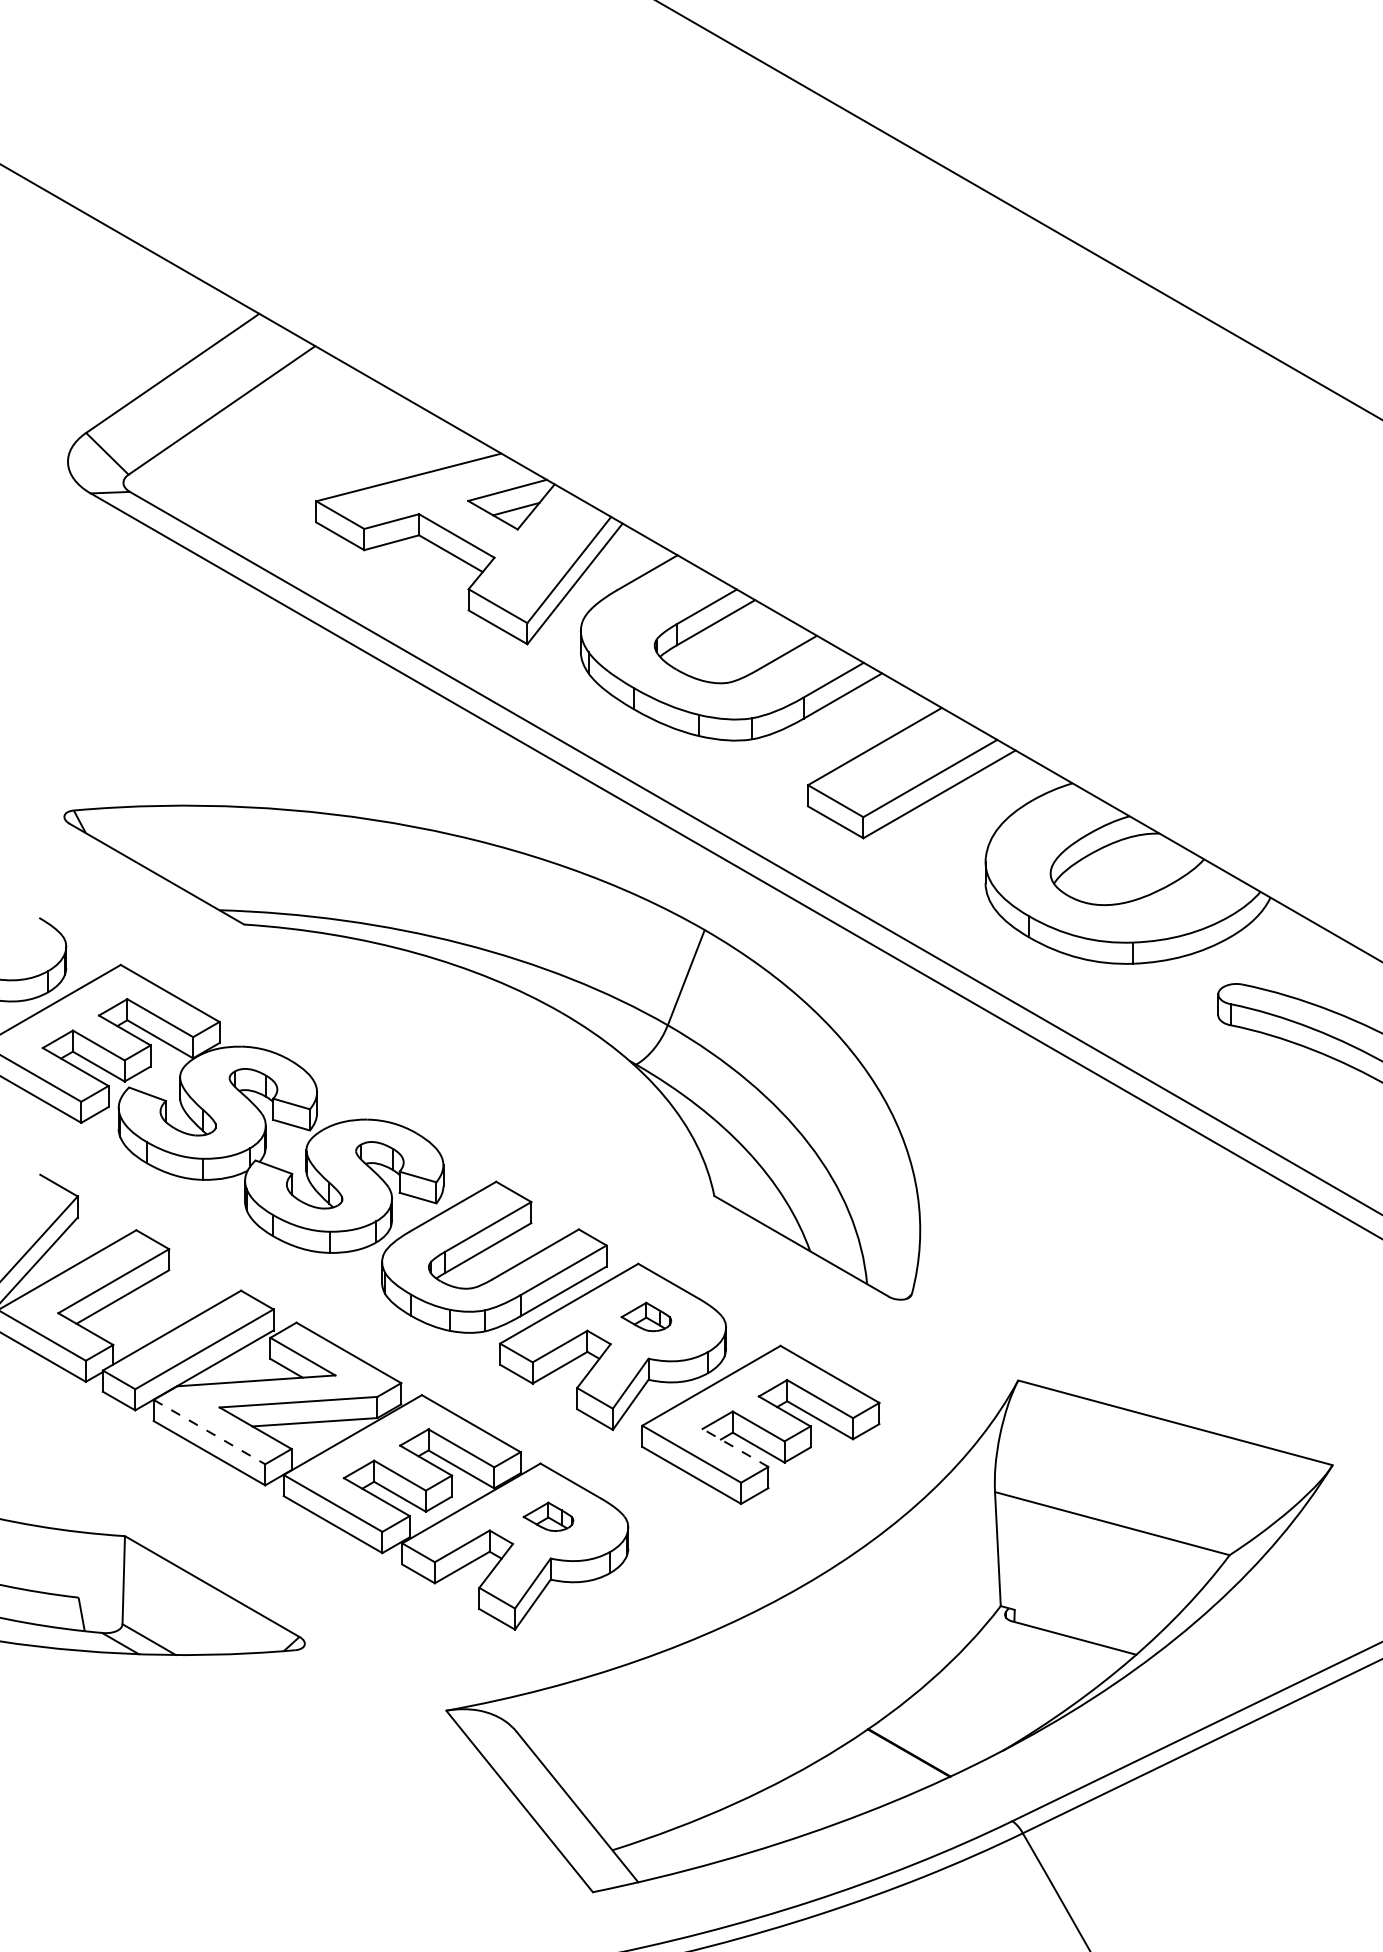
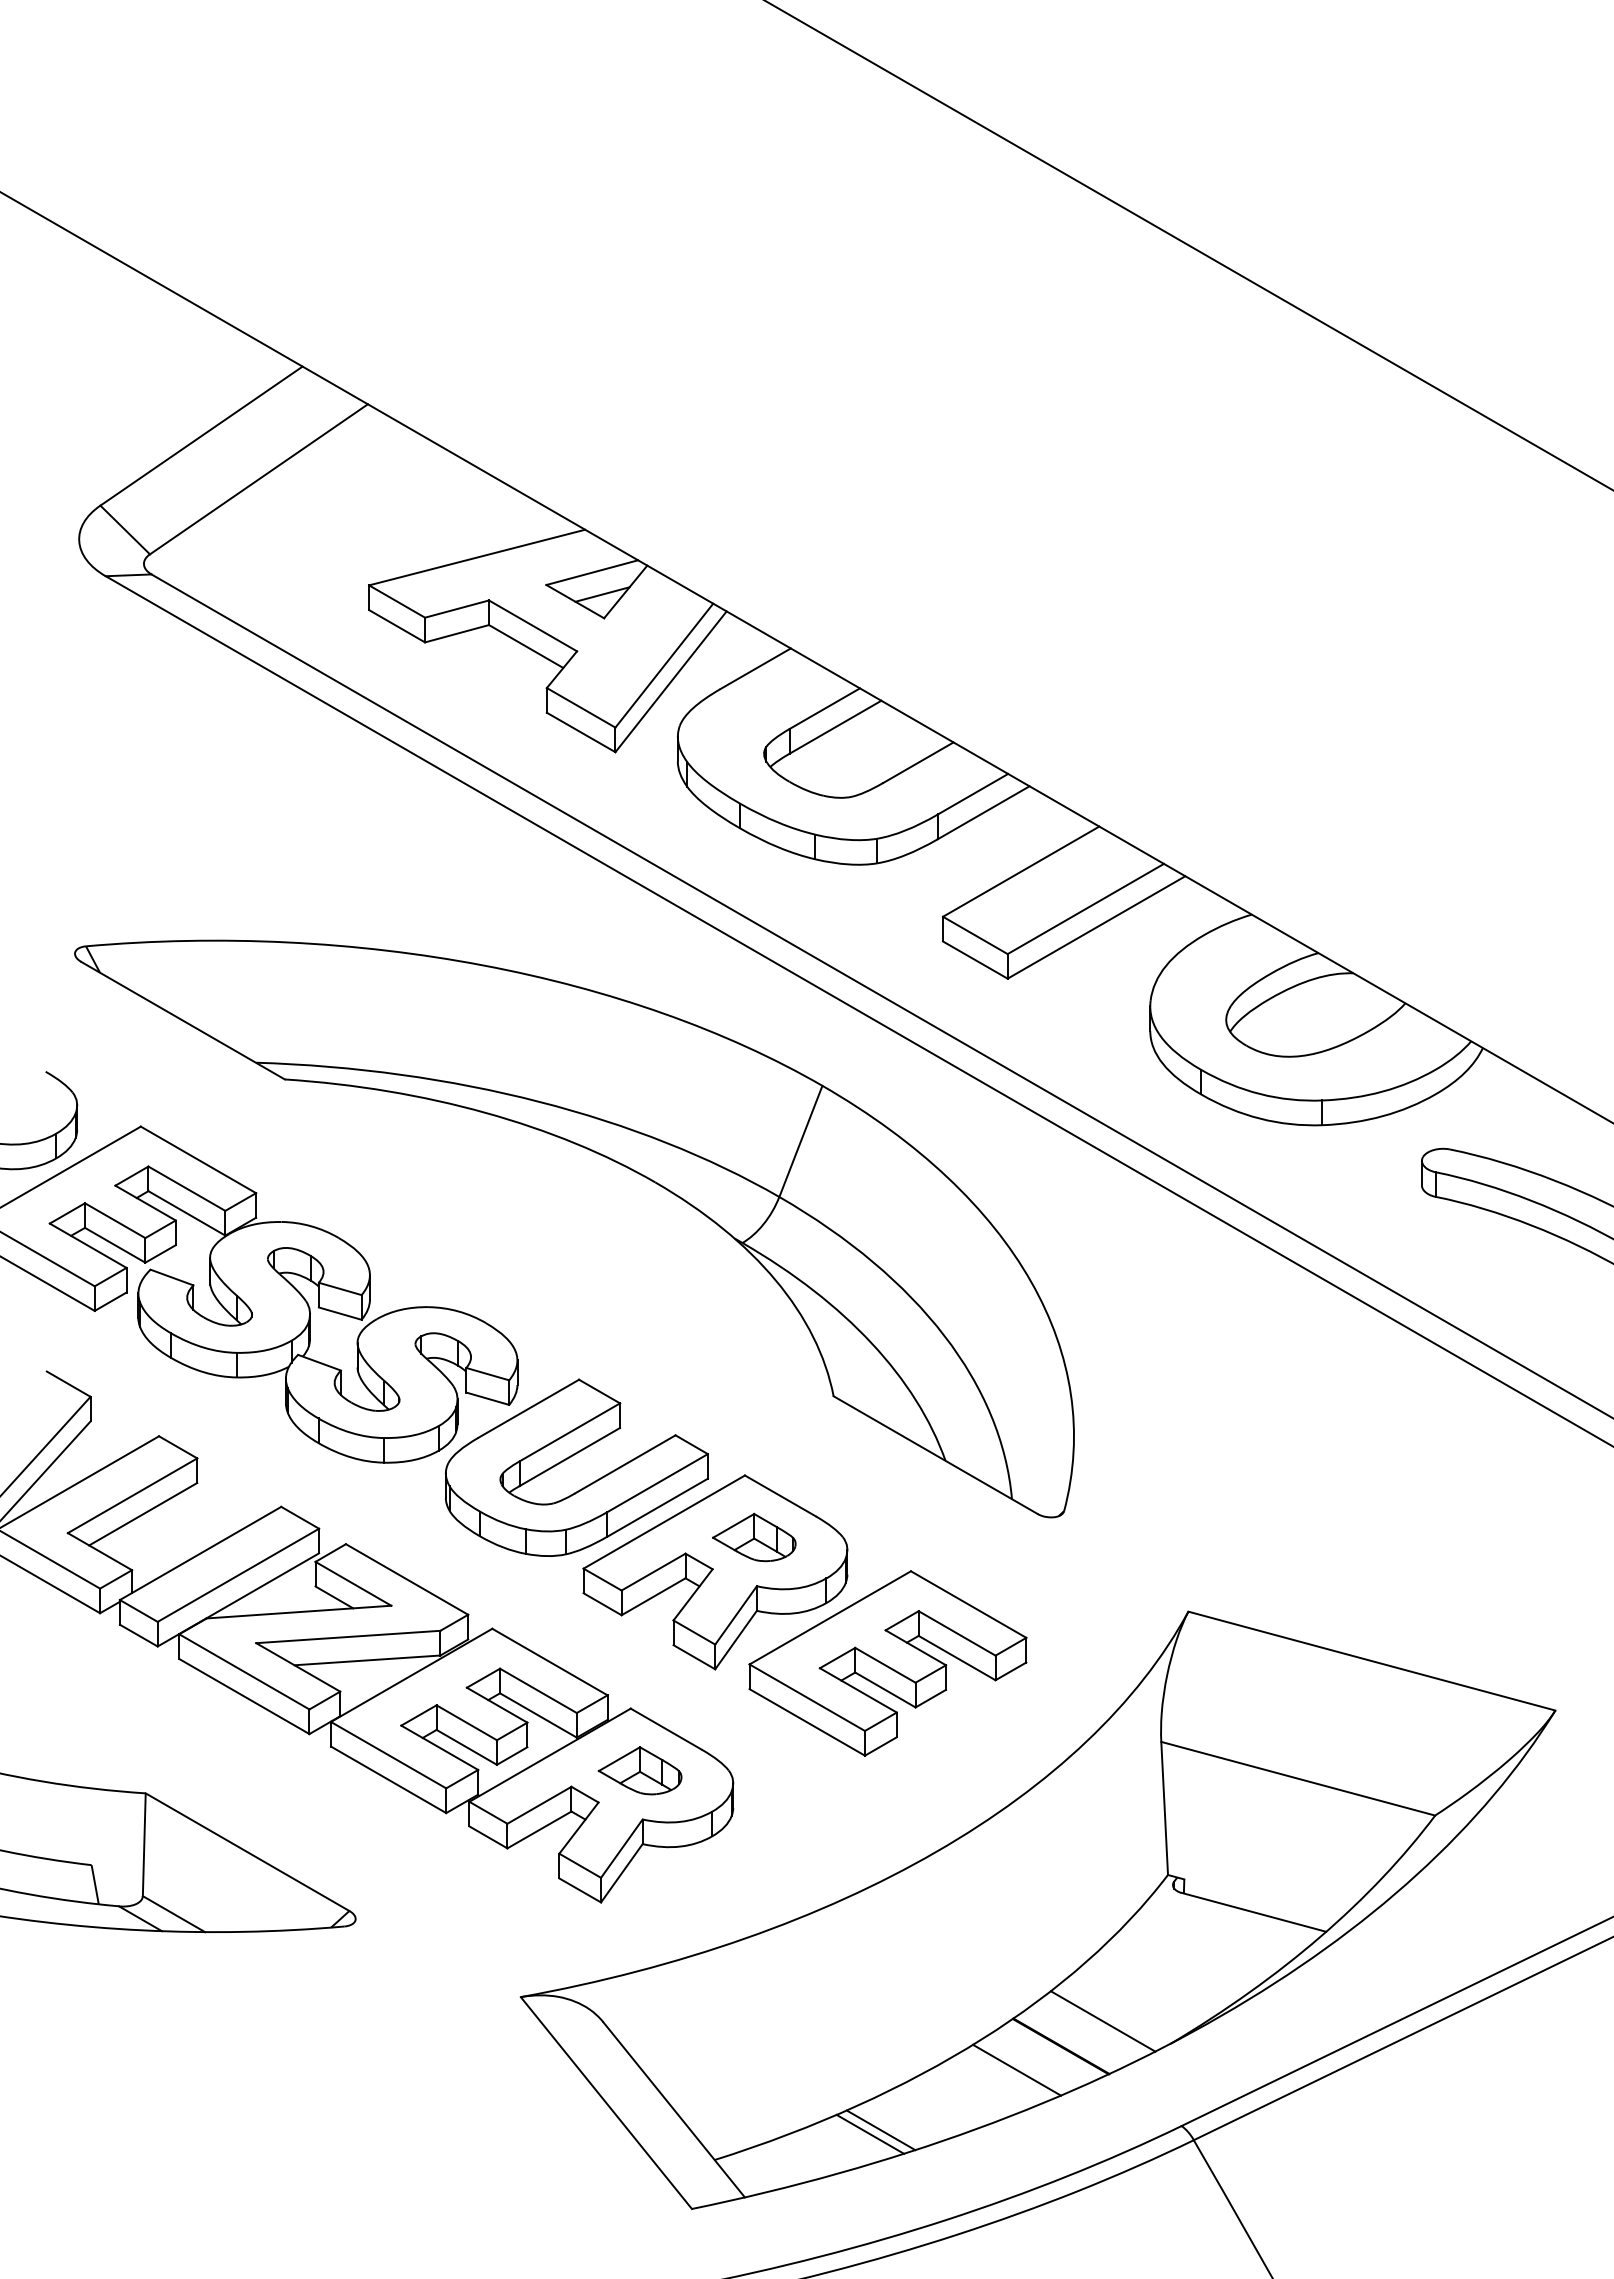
part: (646, 1316) -> (754, 1537), size x1.43
line: (209, 1432) -> (244, 1672), dashed -> solid
line: (734, 1448) -> (857, 1690), dashed -> solid
part: (548, 1516) -> (639, 1770), size x1.43
line: (944, 1731) -> (1102, 2021), added
line: (870, 1772) -> (1016, 2069), added
line: (754, 1824) -> (880, 2130), added
line: (745, 1827) -> (870, 2133), added

